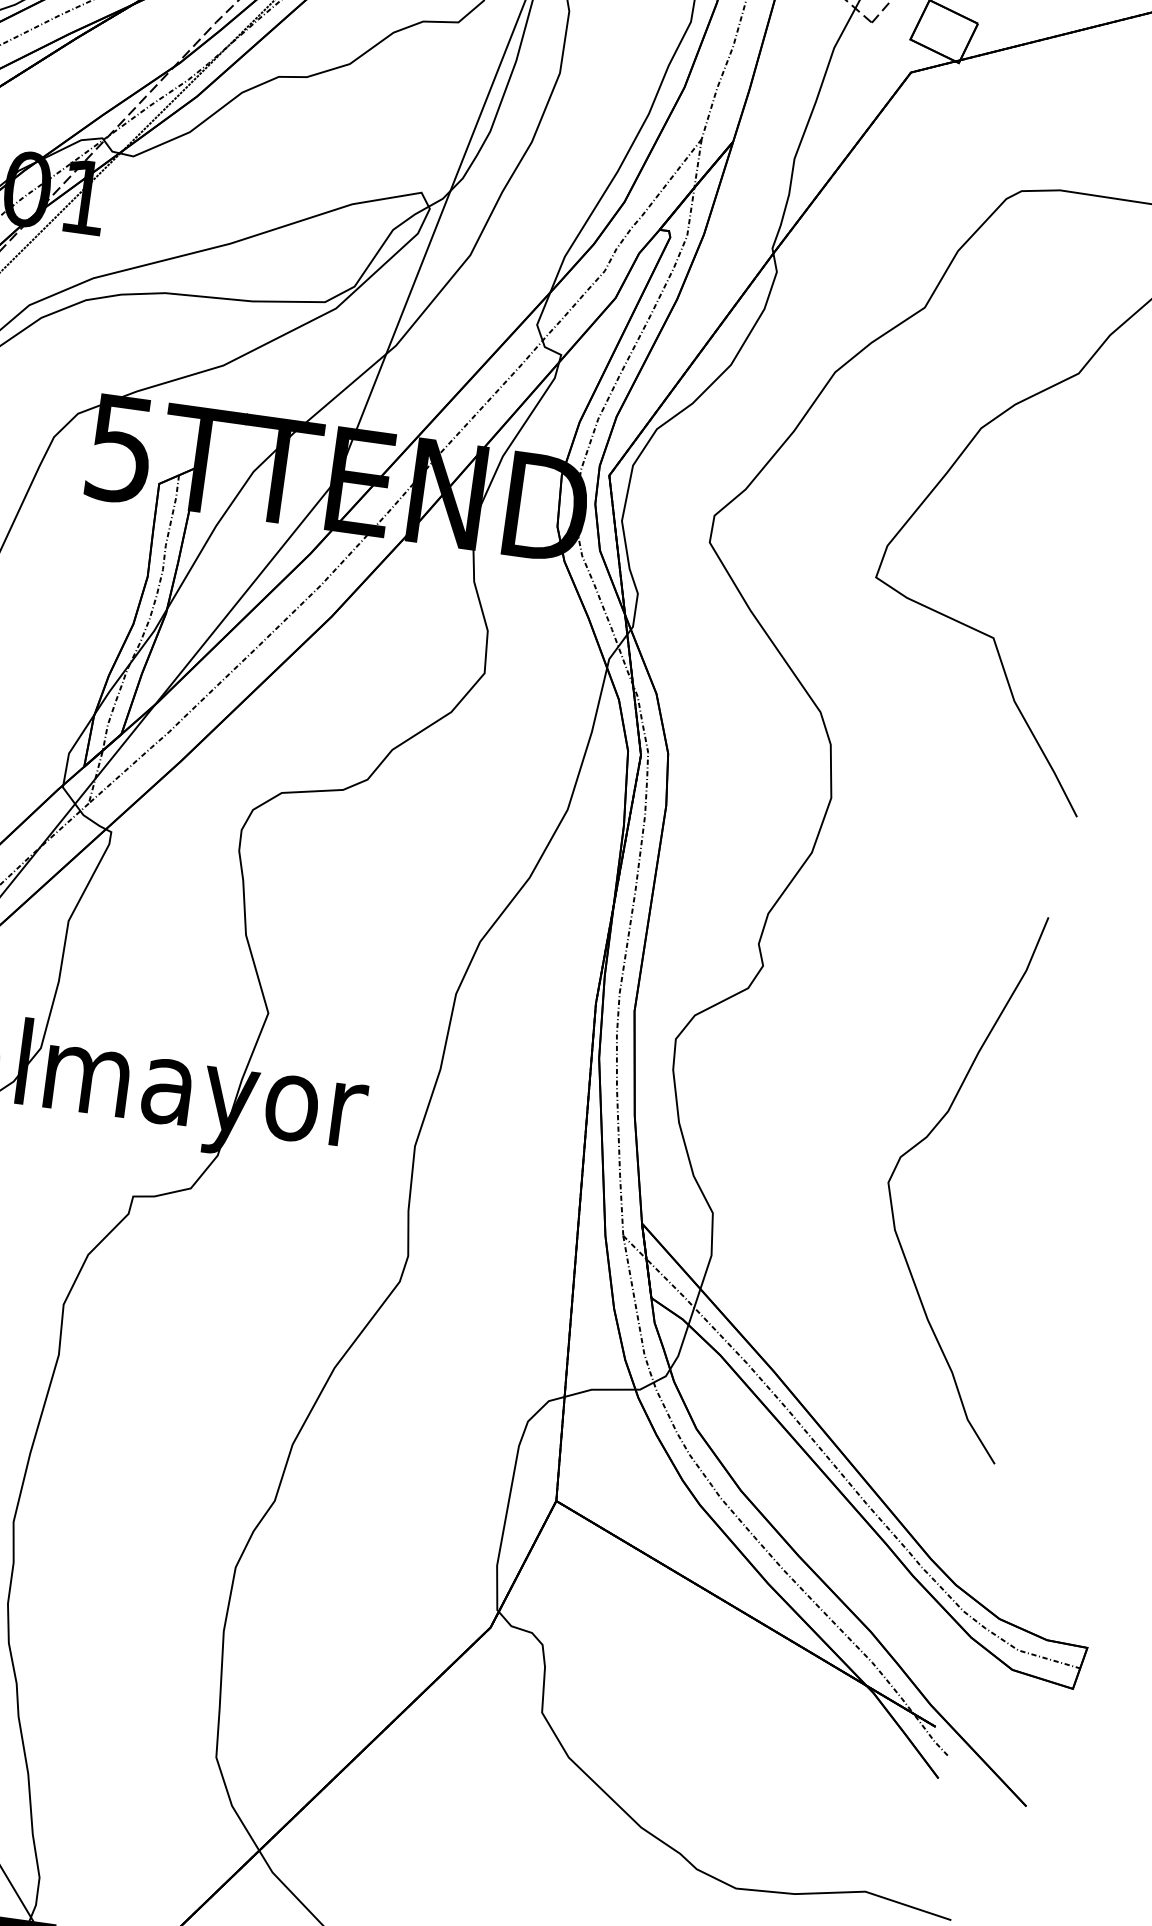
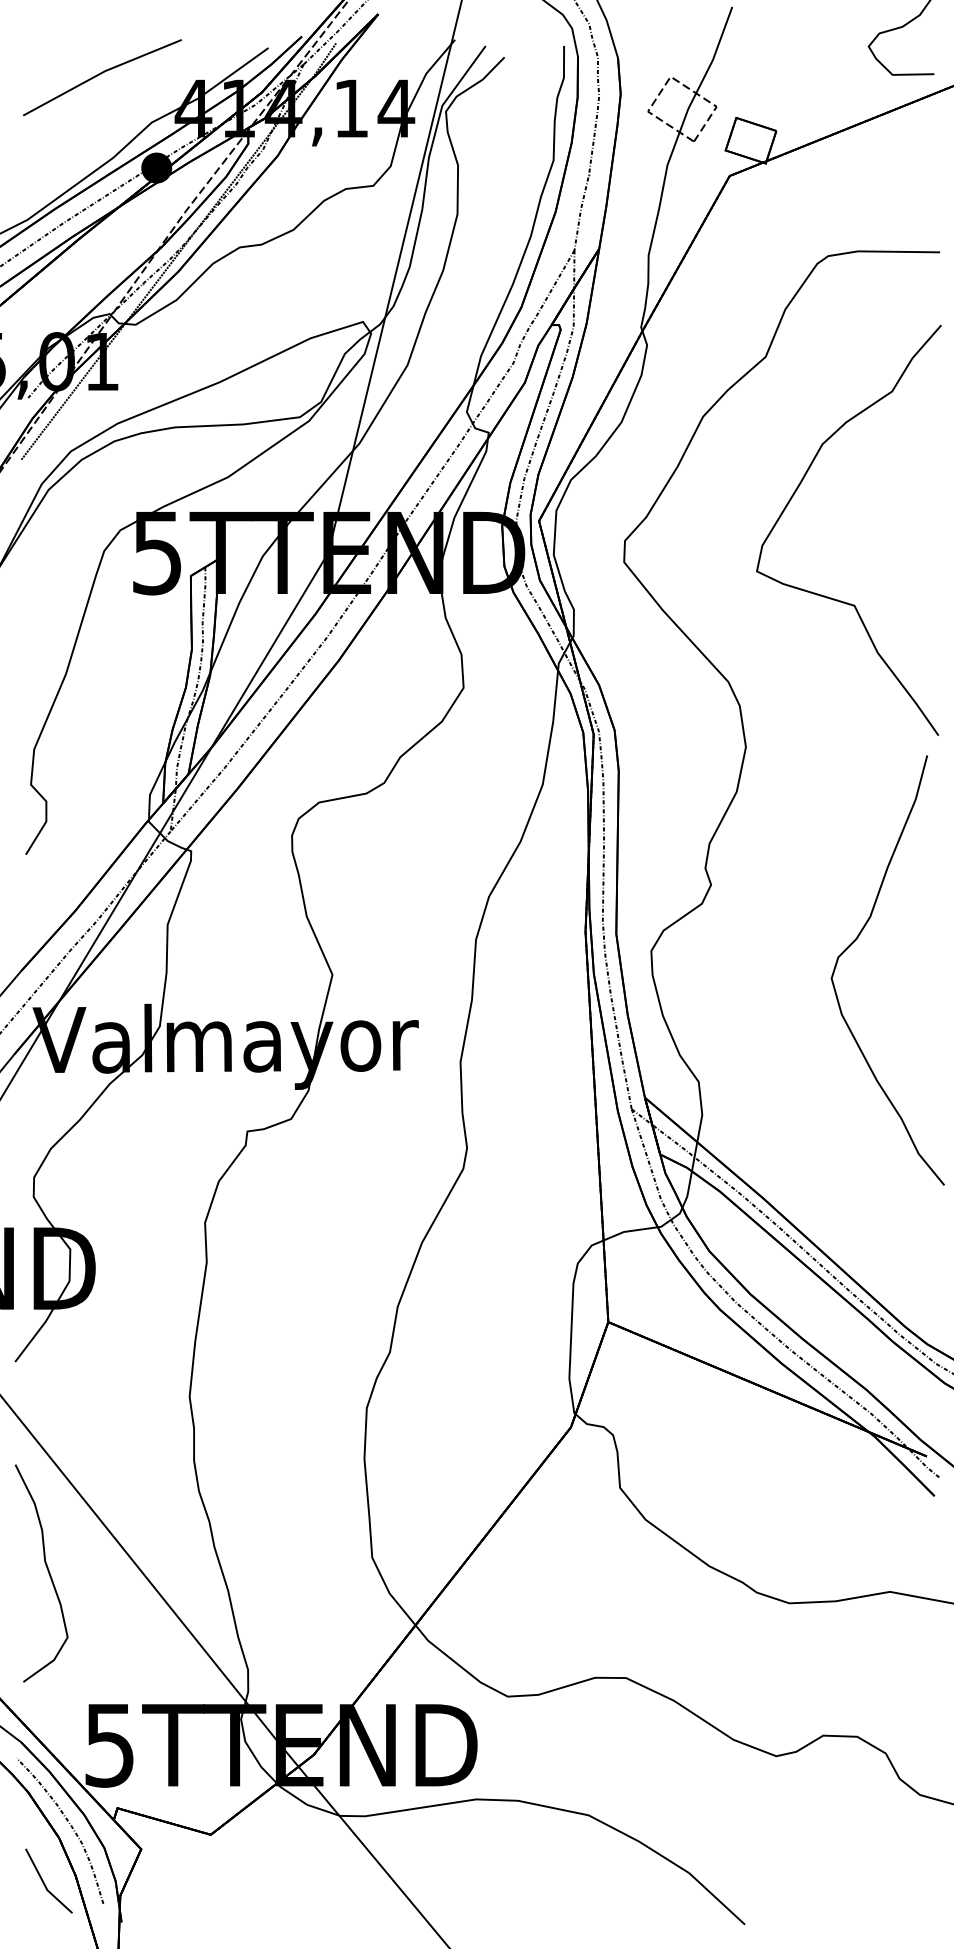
curve: (927, 1137) -> (857, 939), moved

